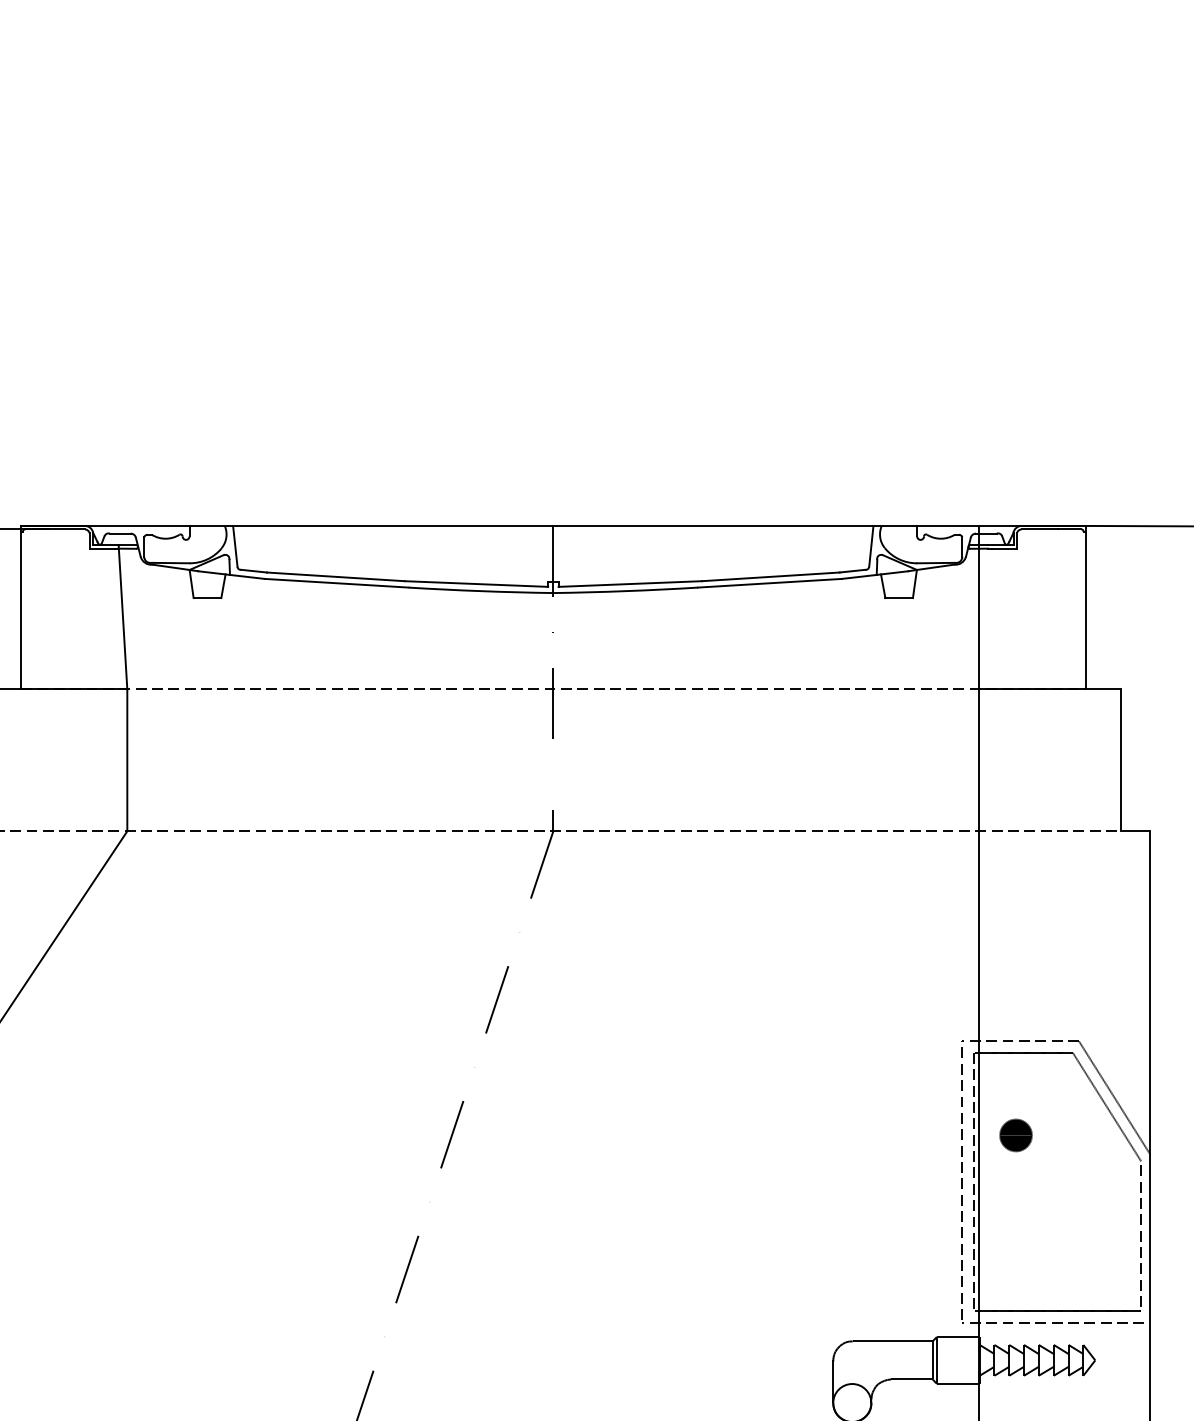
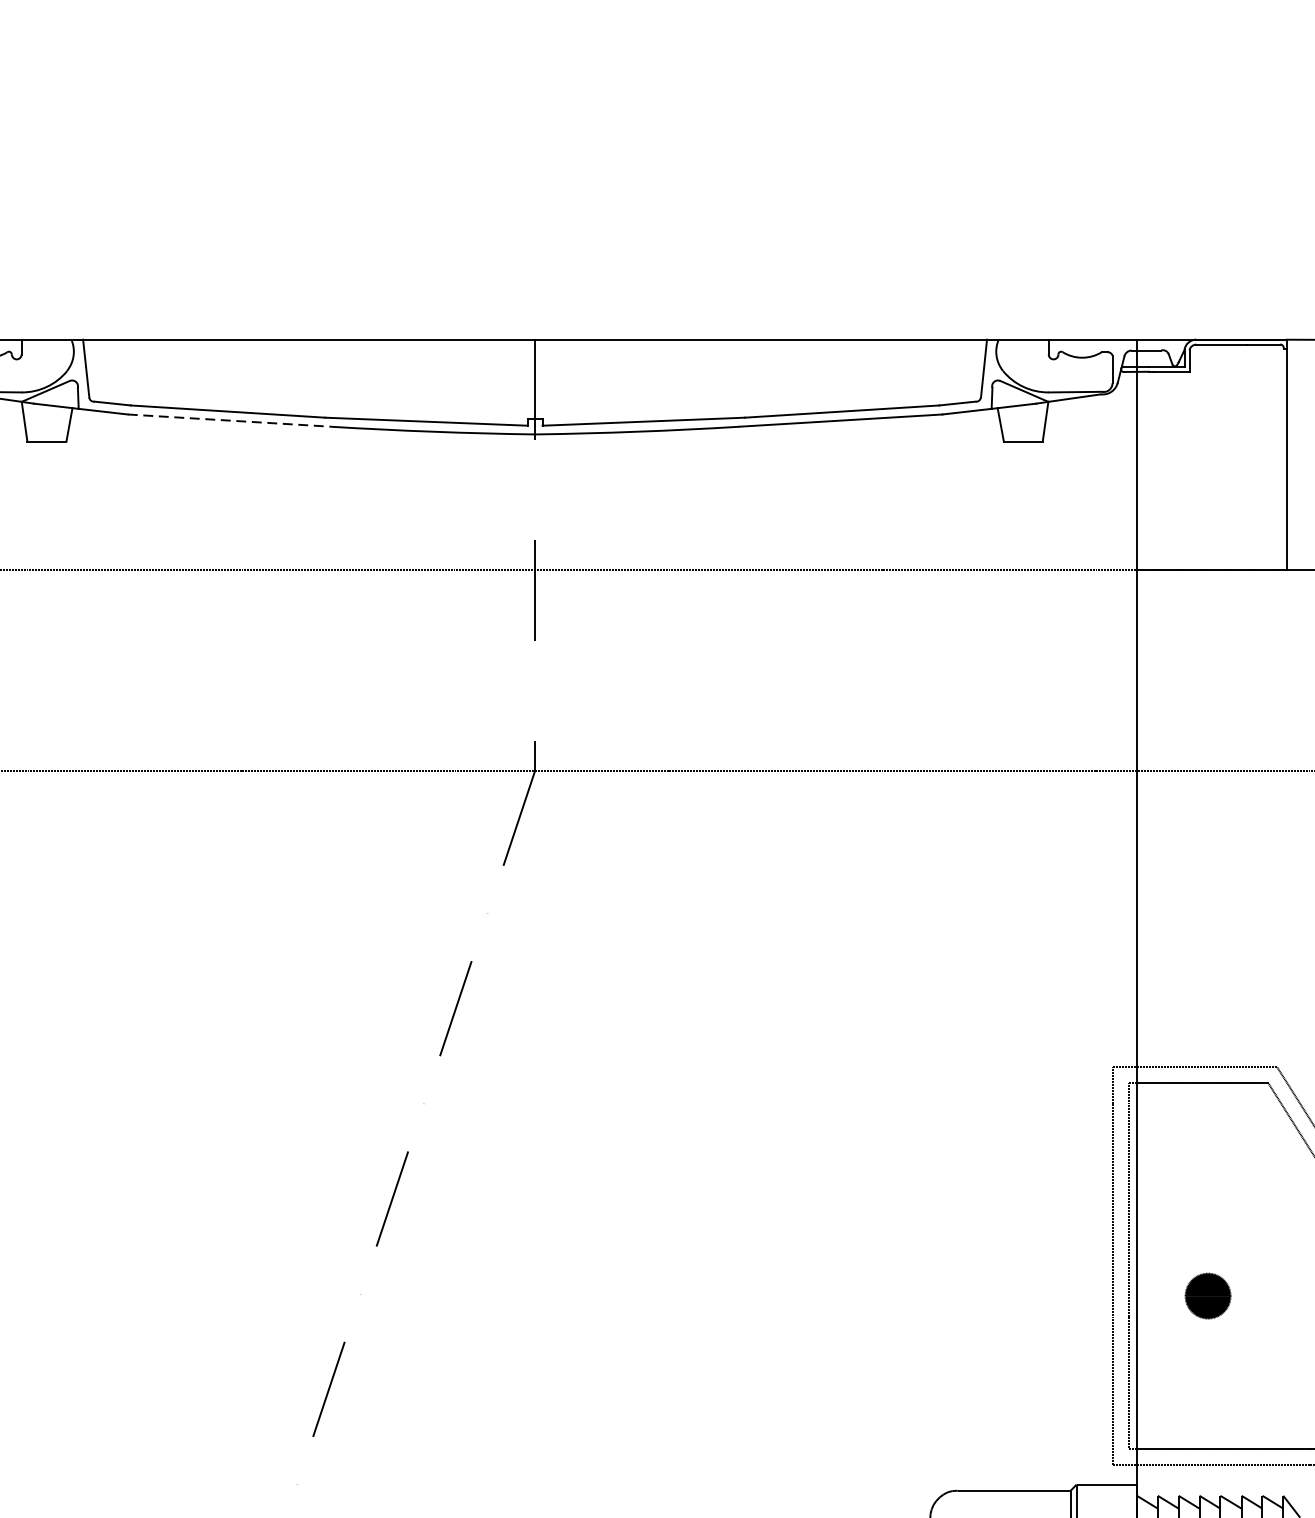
line: (337, 583) -> (230, 420), solid -> dashed
part: (1015, 1135) -> (1207, 1296), moved

